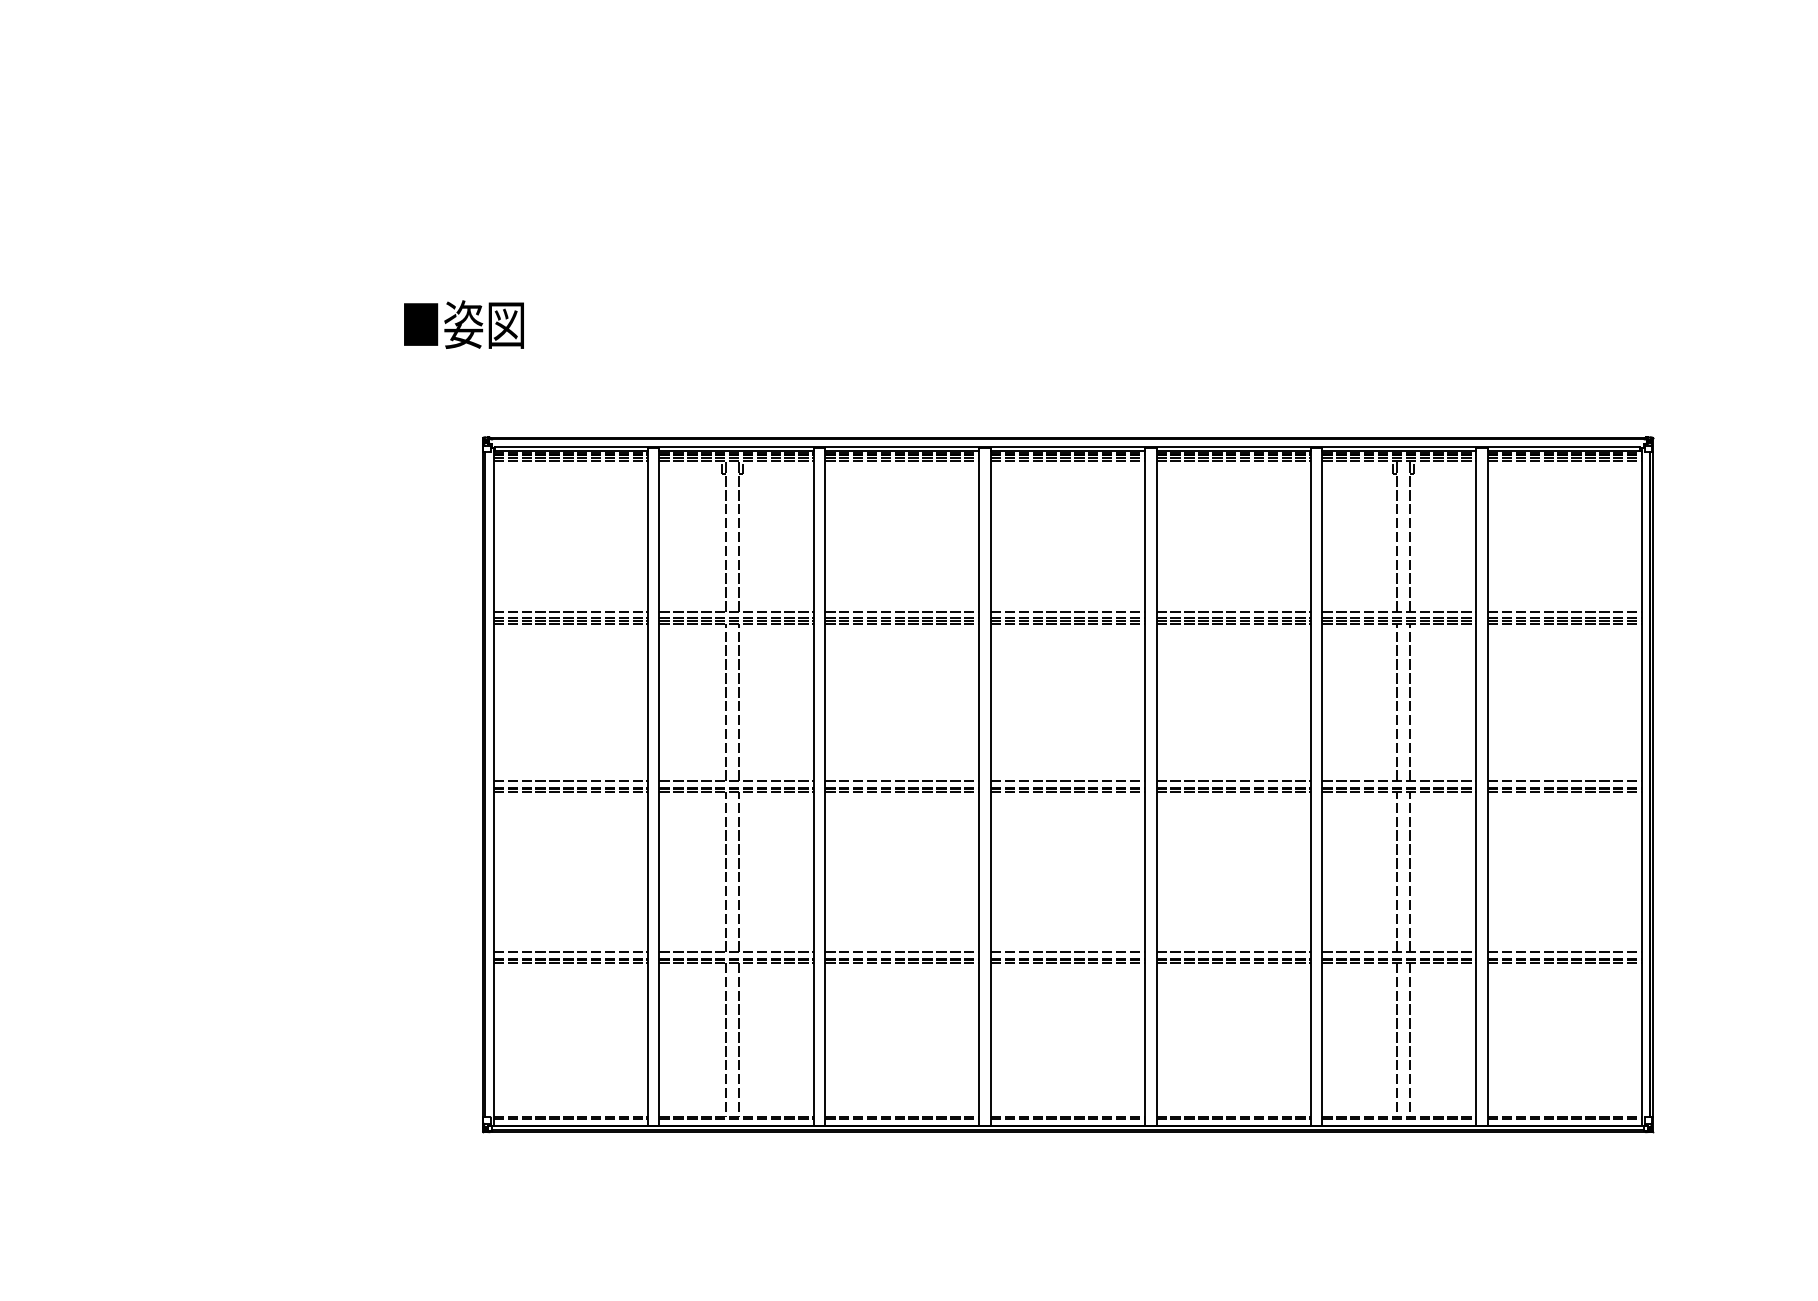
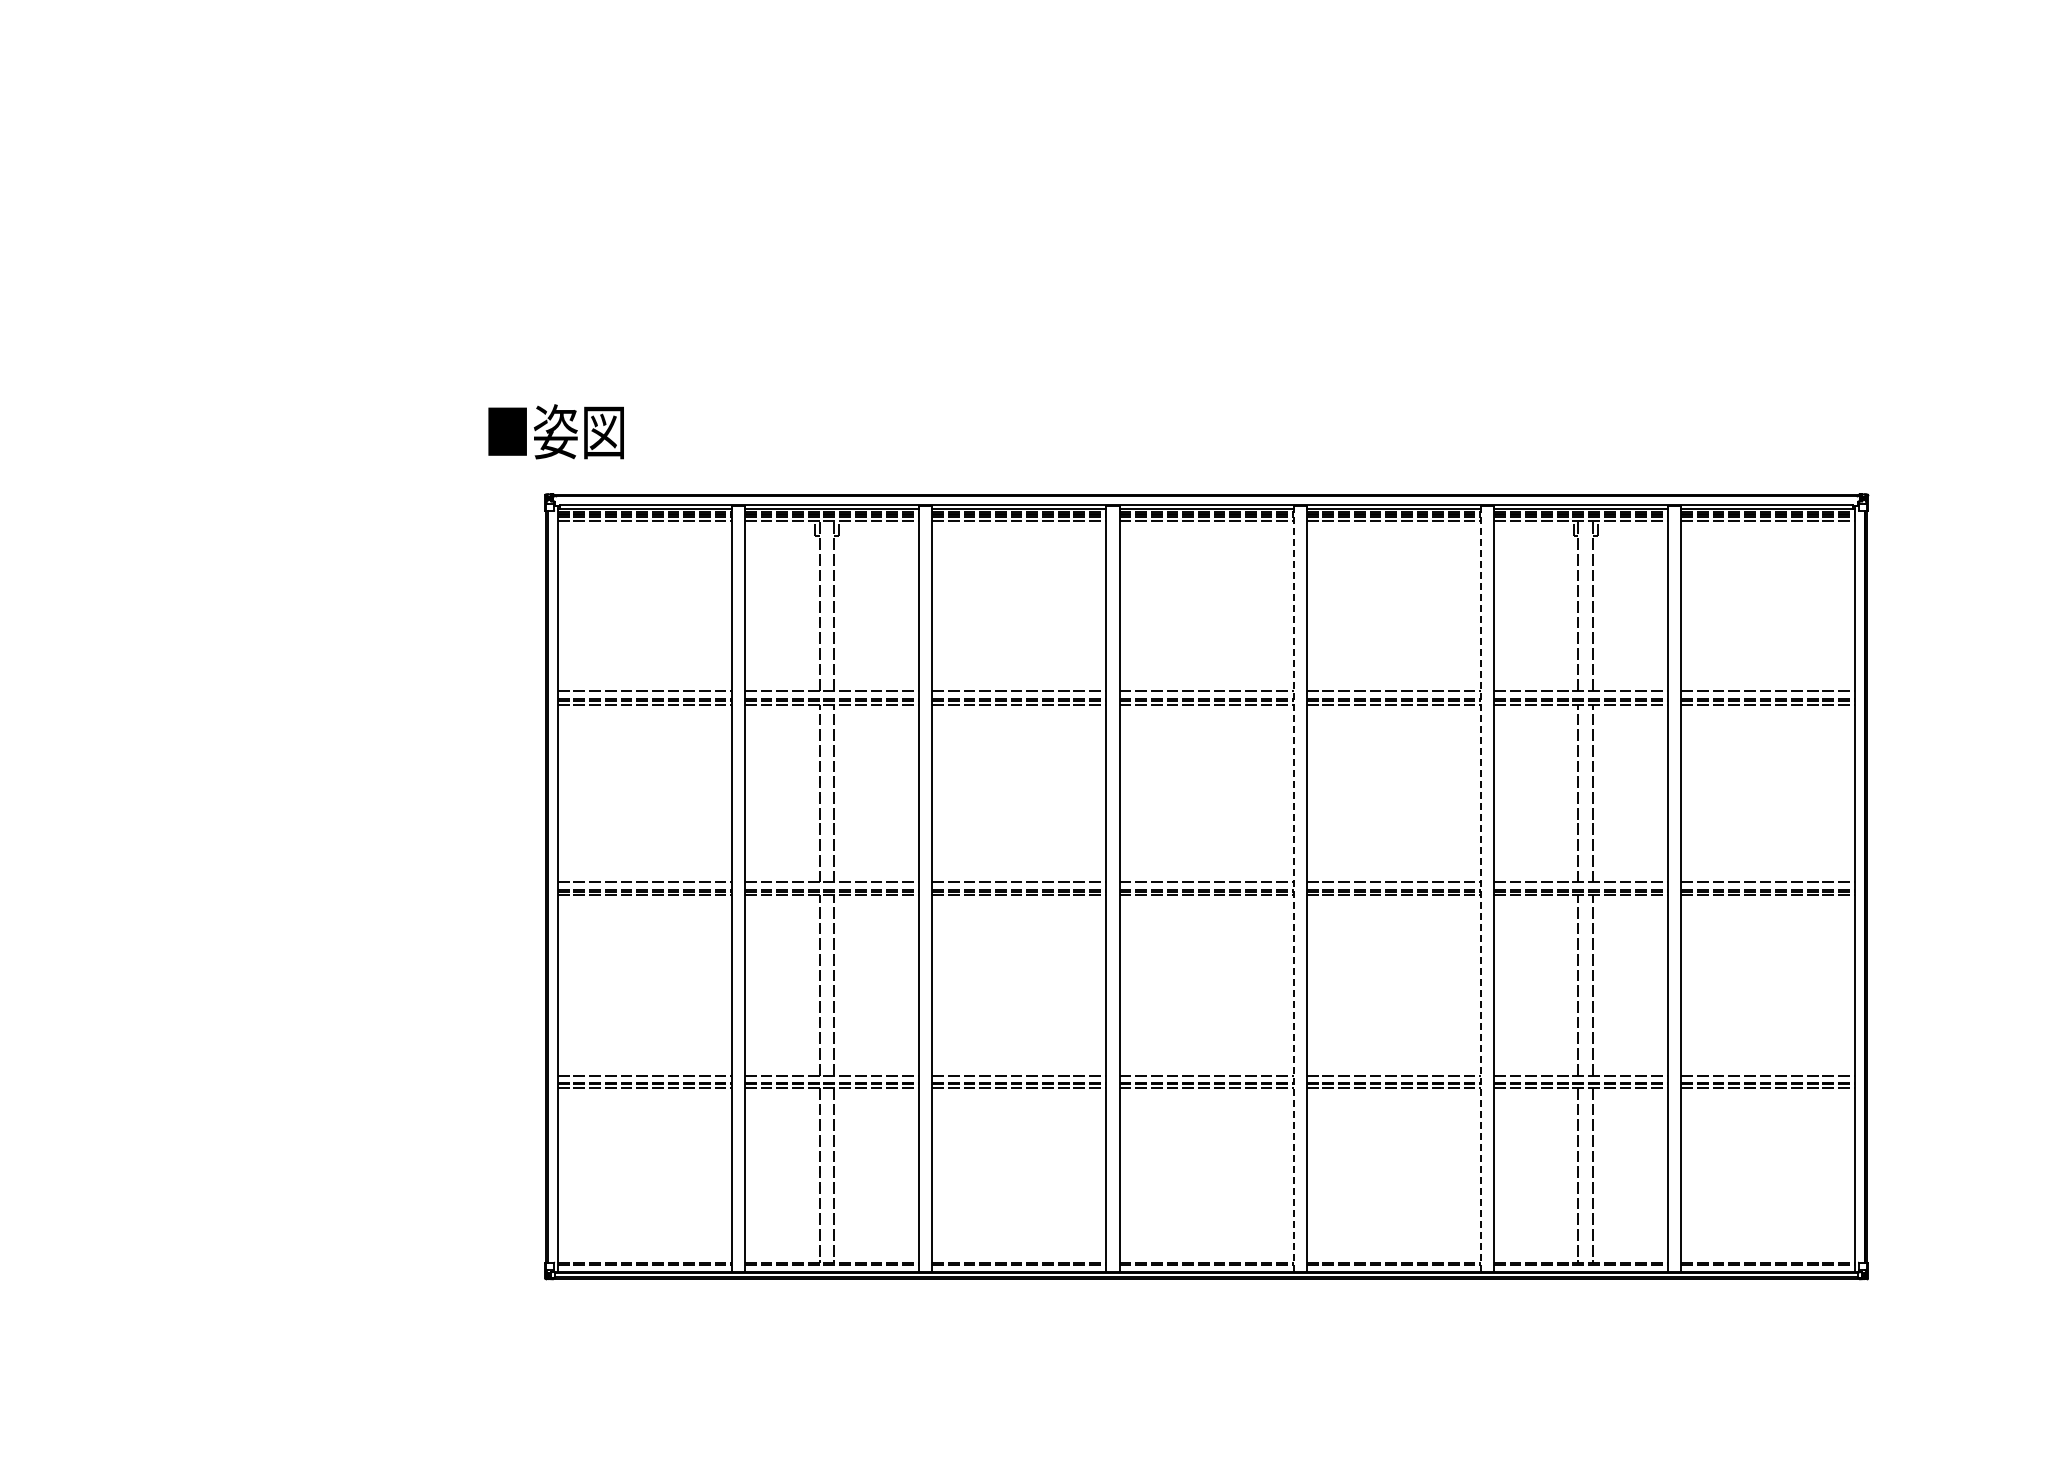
text: (463, 324) -> (555, 431), moved
line: (1144, 786) -> (1293, 888), solid -> dashed
line: (1310, 786) -> (1480, 888), solid -> dashed

